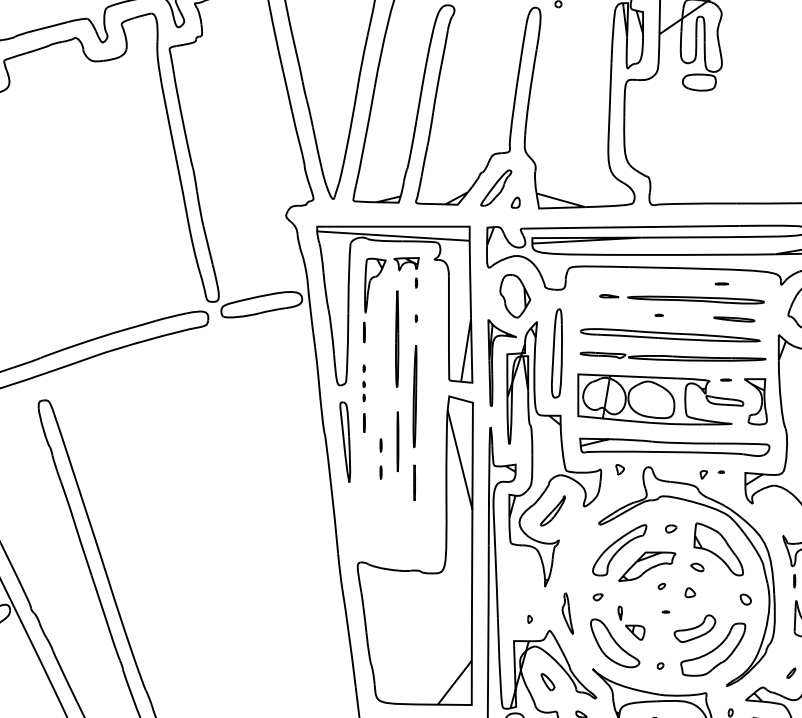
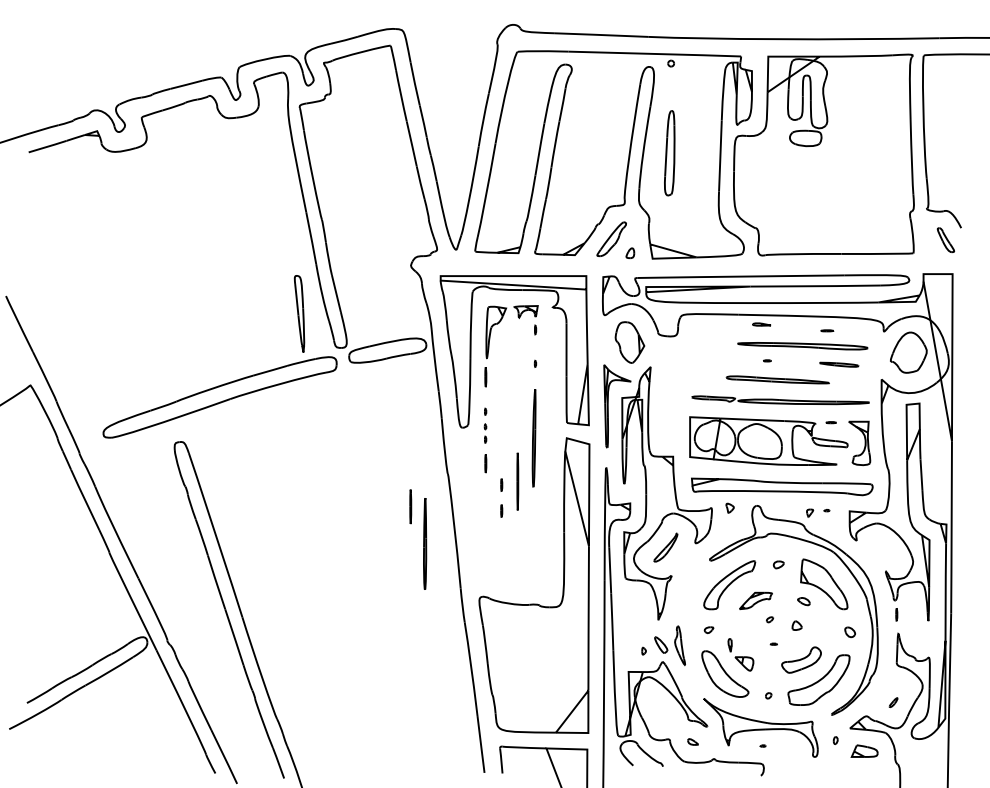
part: (609, 296) -> (761, 324), moved
part: (669, 334) -> (777, 379), size x0.6
line: (397, 339) -> (425, 543), moved
part: (556, 353) -> (669, 153), moved
part: (345, 441) -> (299, 313), moved
line: (414, 482) -> (410, 506), moved
part: (646, 566) -> (755, 600), size x0.6
part: (548, 681) -> (661, 644), moved

